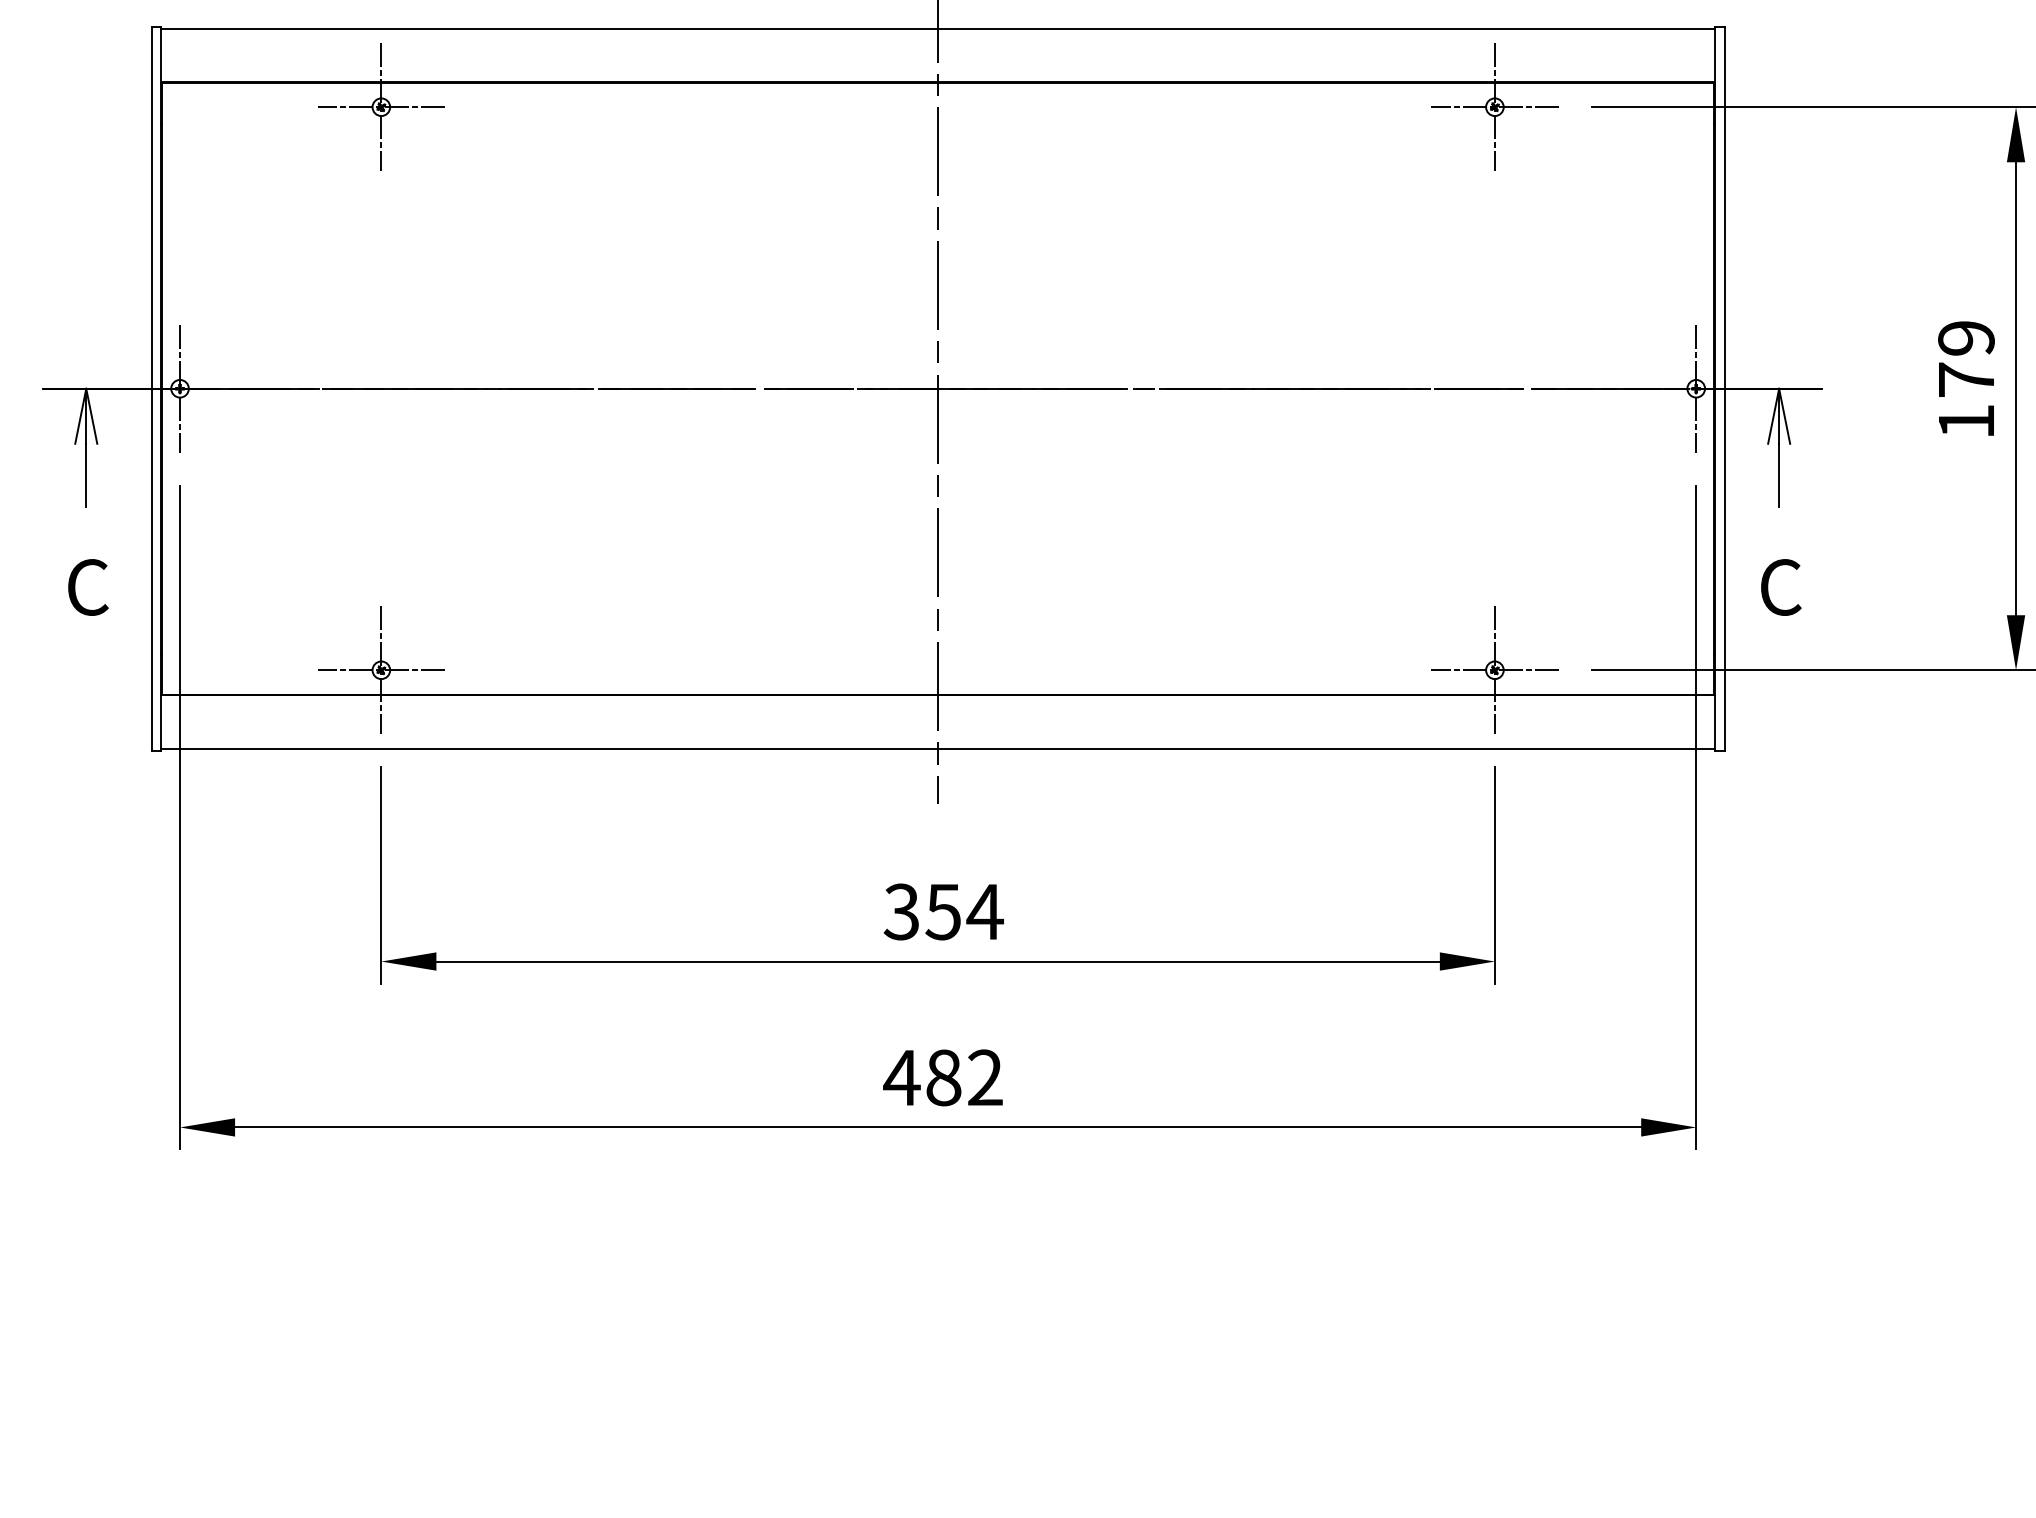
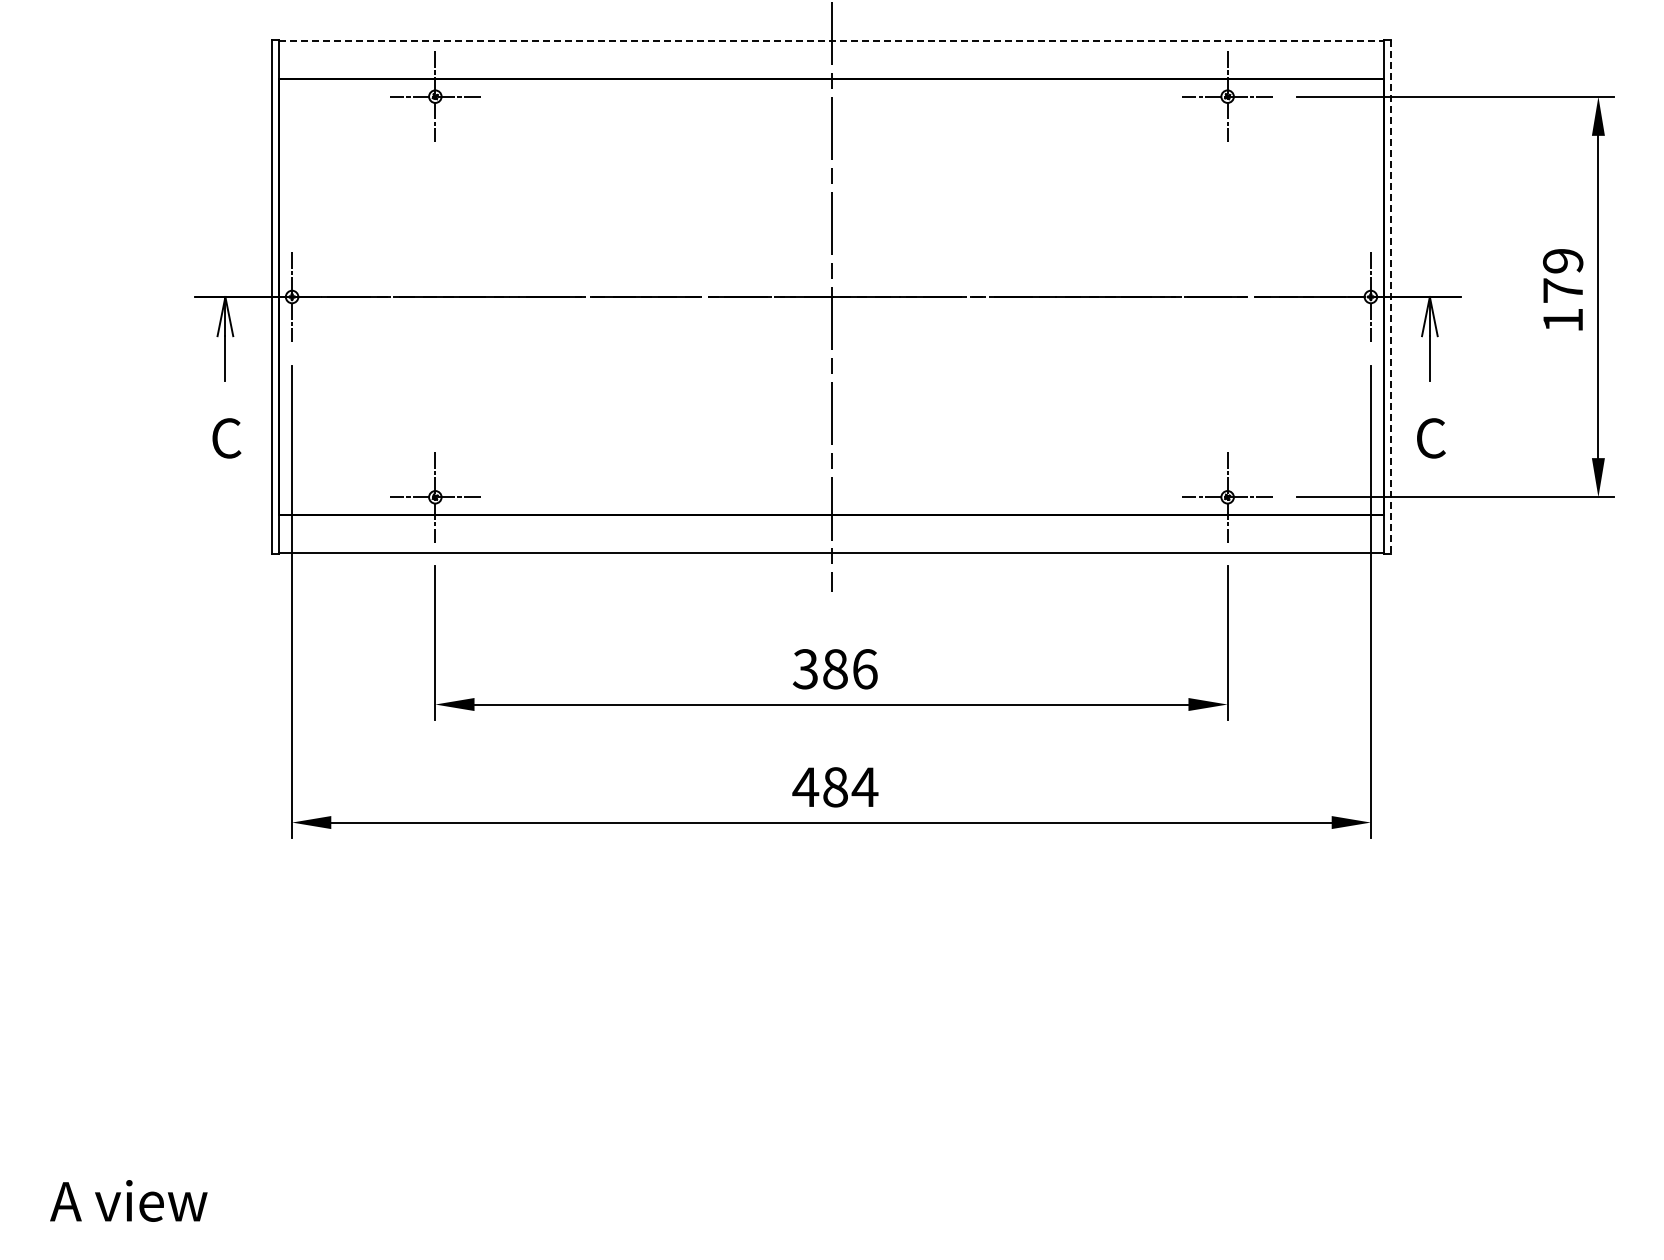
line: (938, 28) -> (831, 40), solid -> dashed
line: (1725, 389) -> (1391, 297), solid -> dashed
text: (964, 912) -> (850, 669), 354 -> 386
text: (984, 1076) -> (864, 786), 482 -> 484

